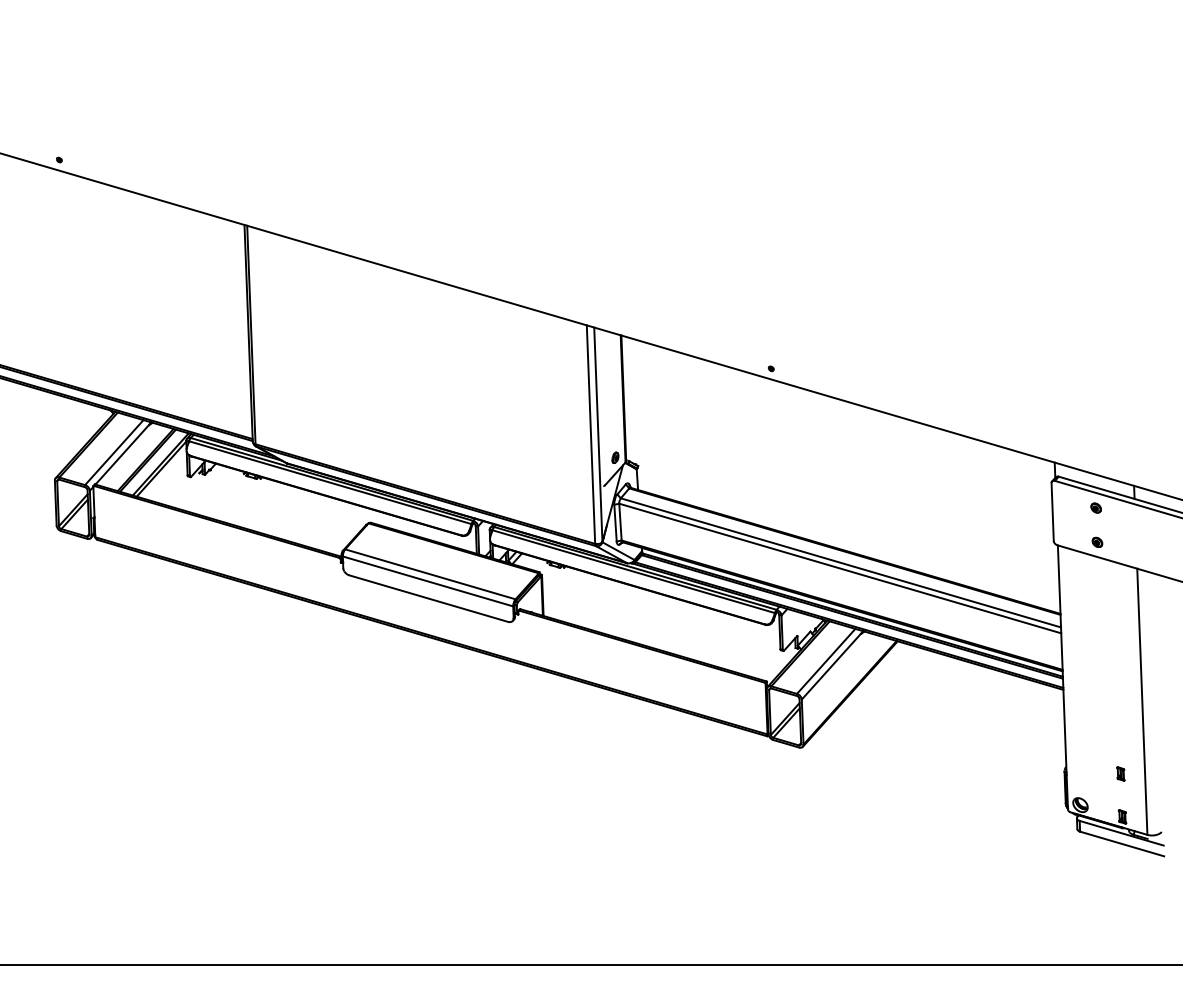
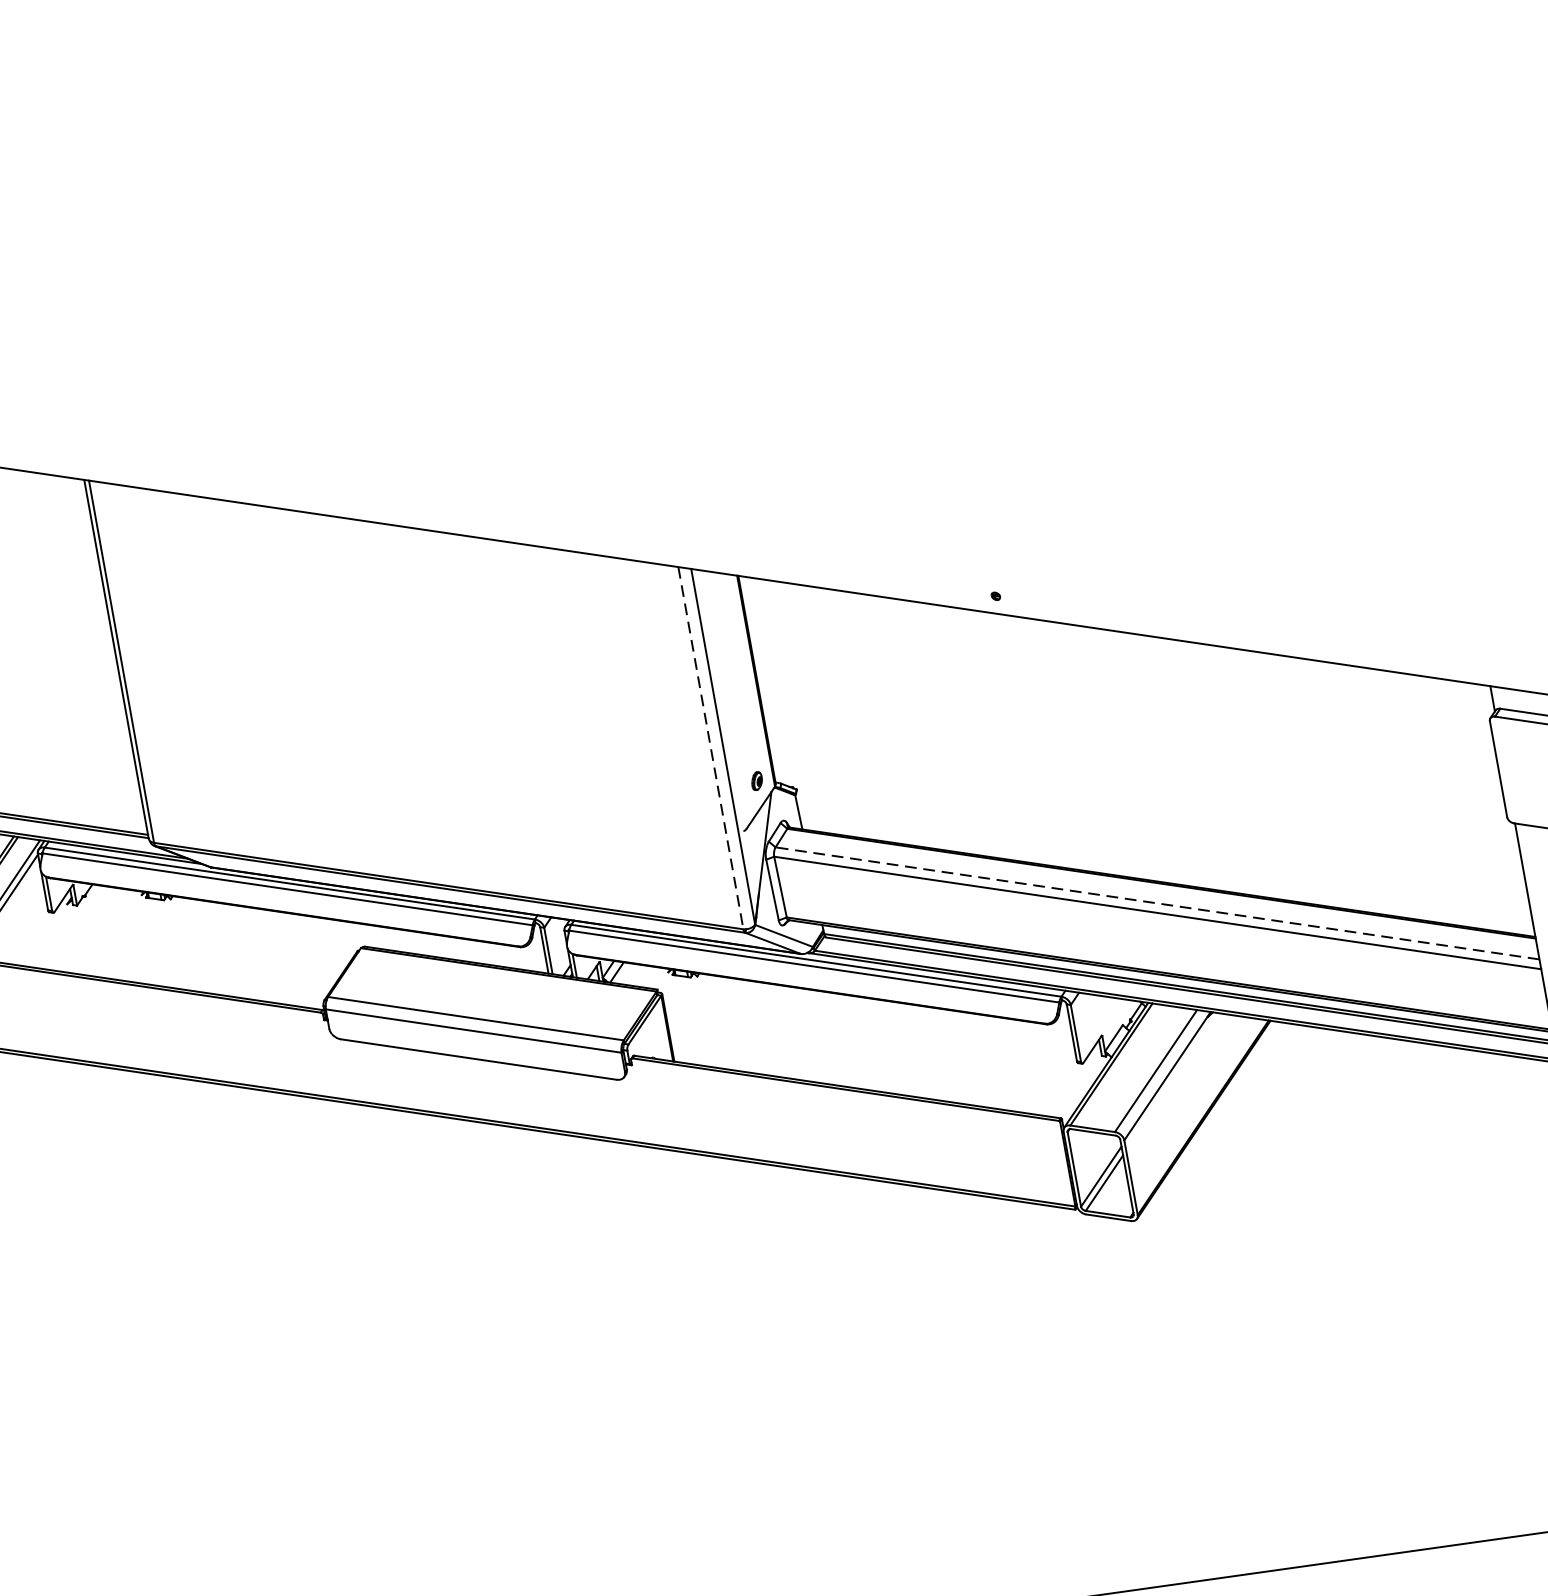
line: (591, 435) -> (711, 749), solid -> dashed
line: (840, 562) -> (1156, 902), solid -> dashed

